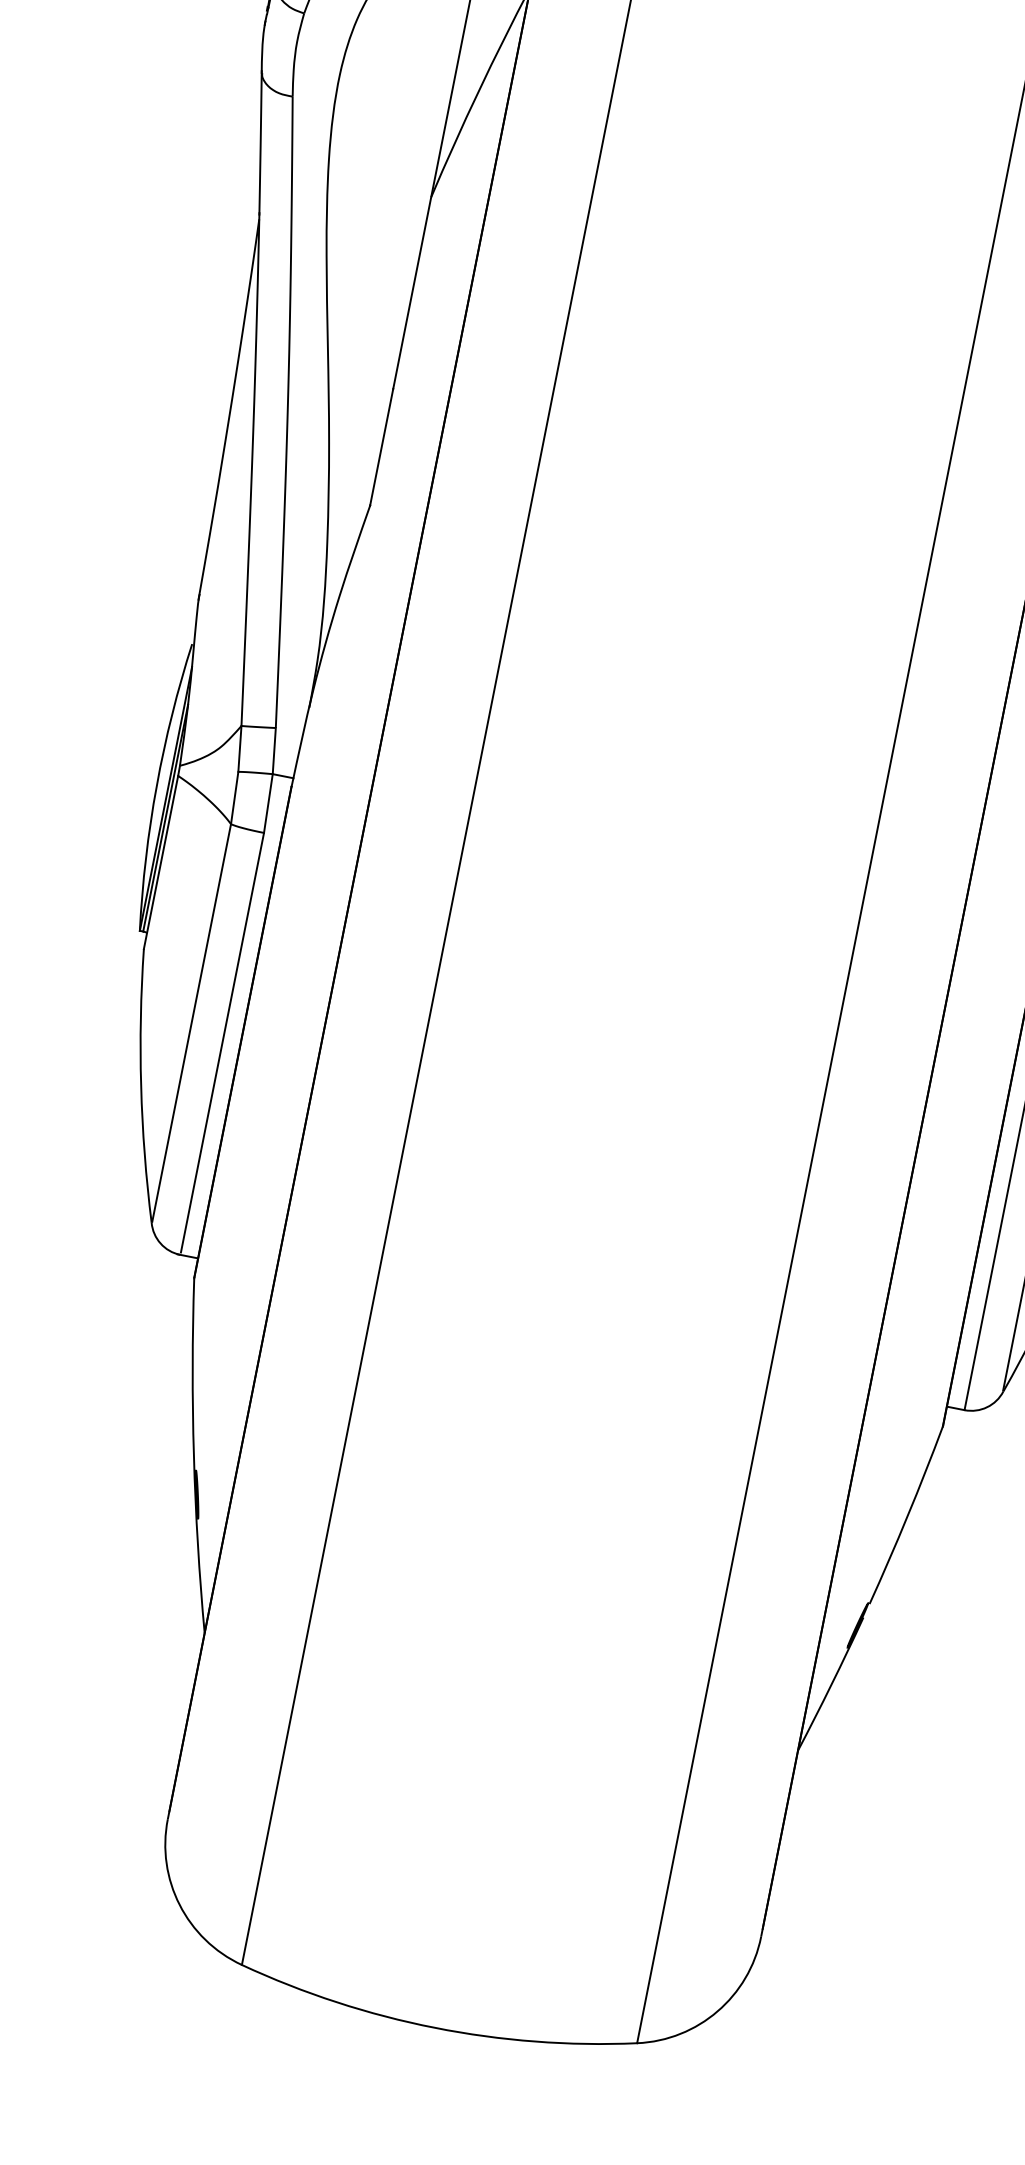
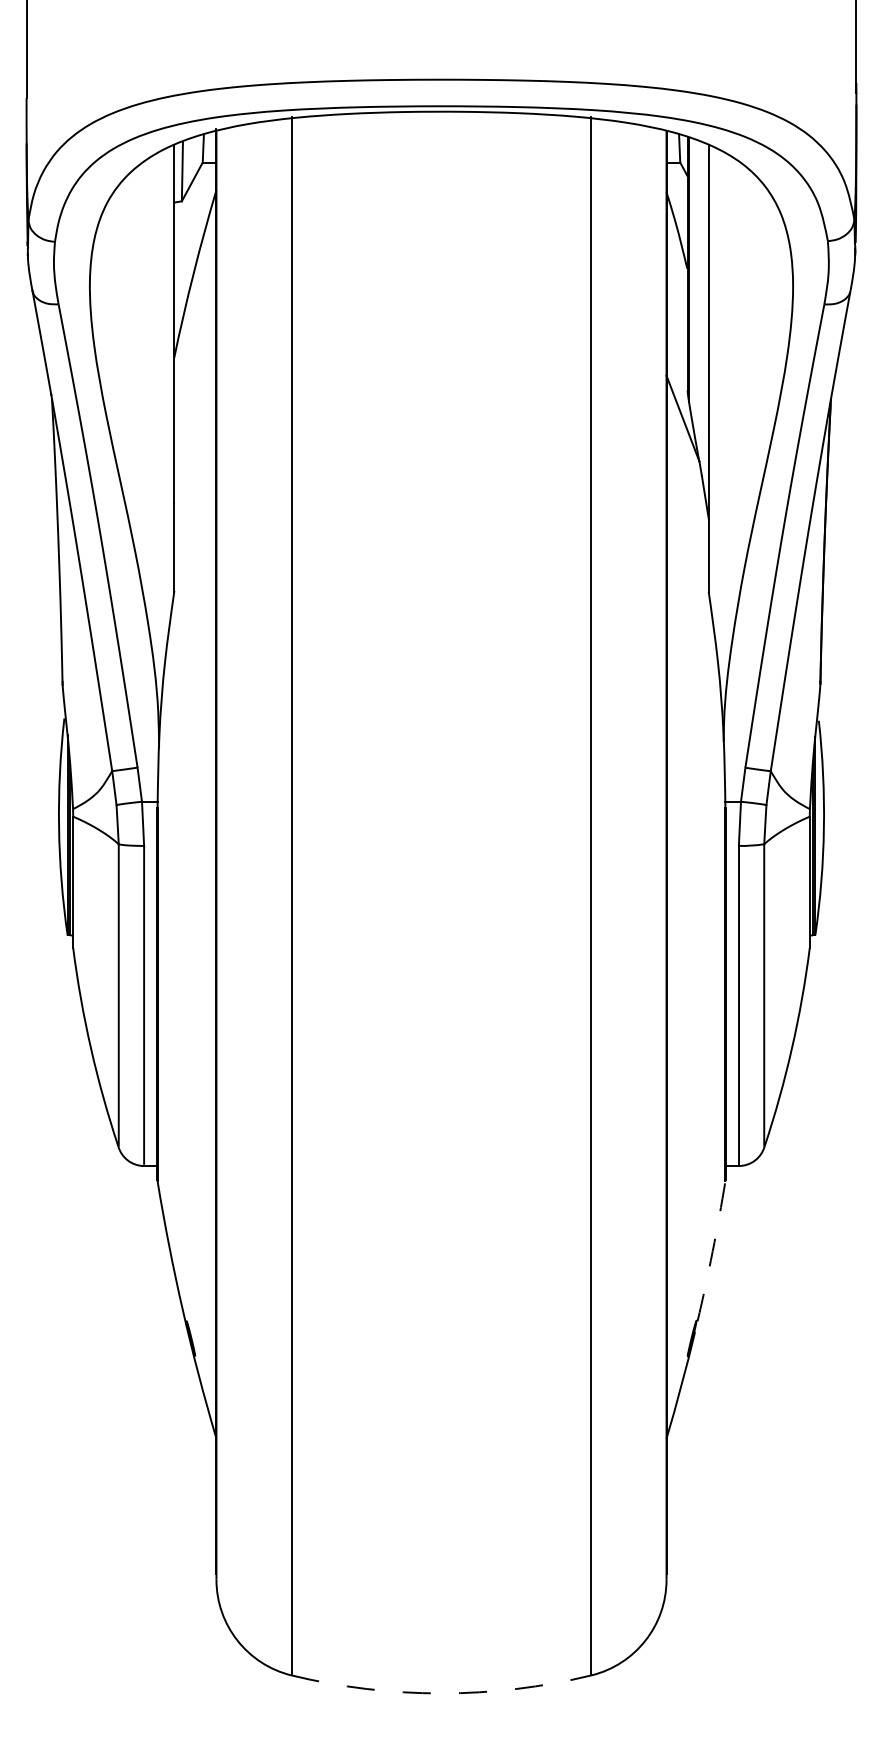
arc: (907, 1515) -> (712, 1251), solid -> dashed
arc: (434, 2027) -> (441, 1693), solid -> dashed

